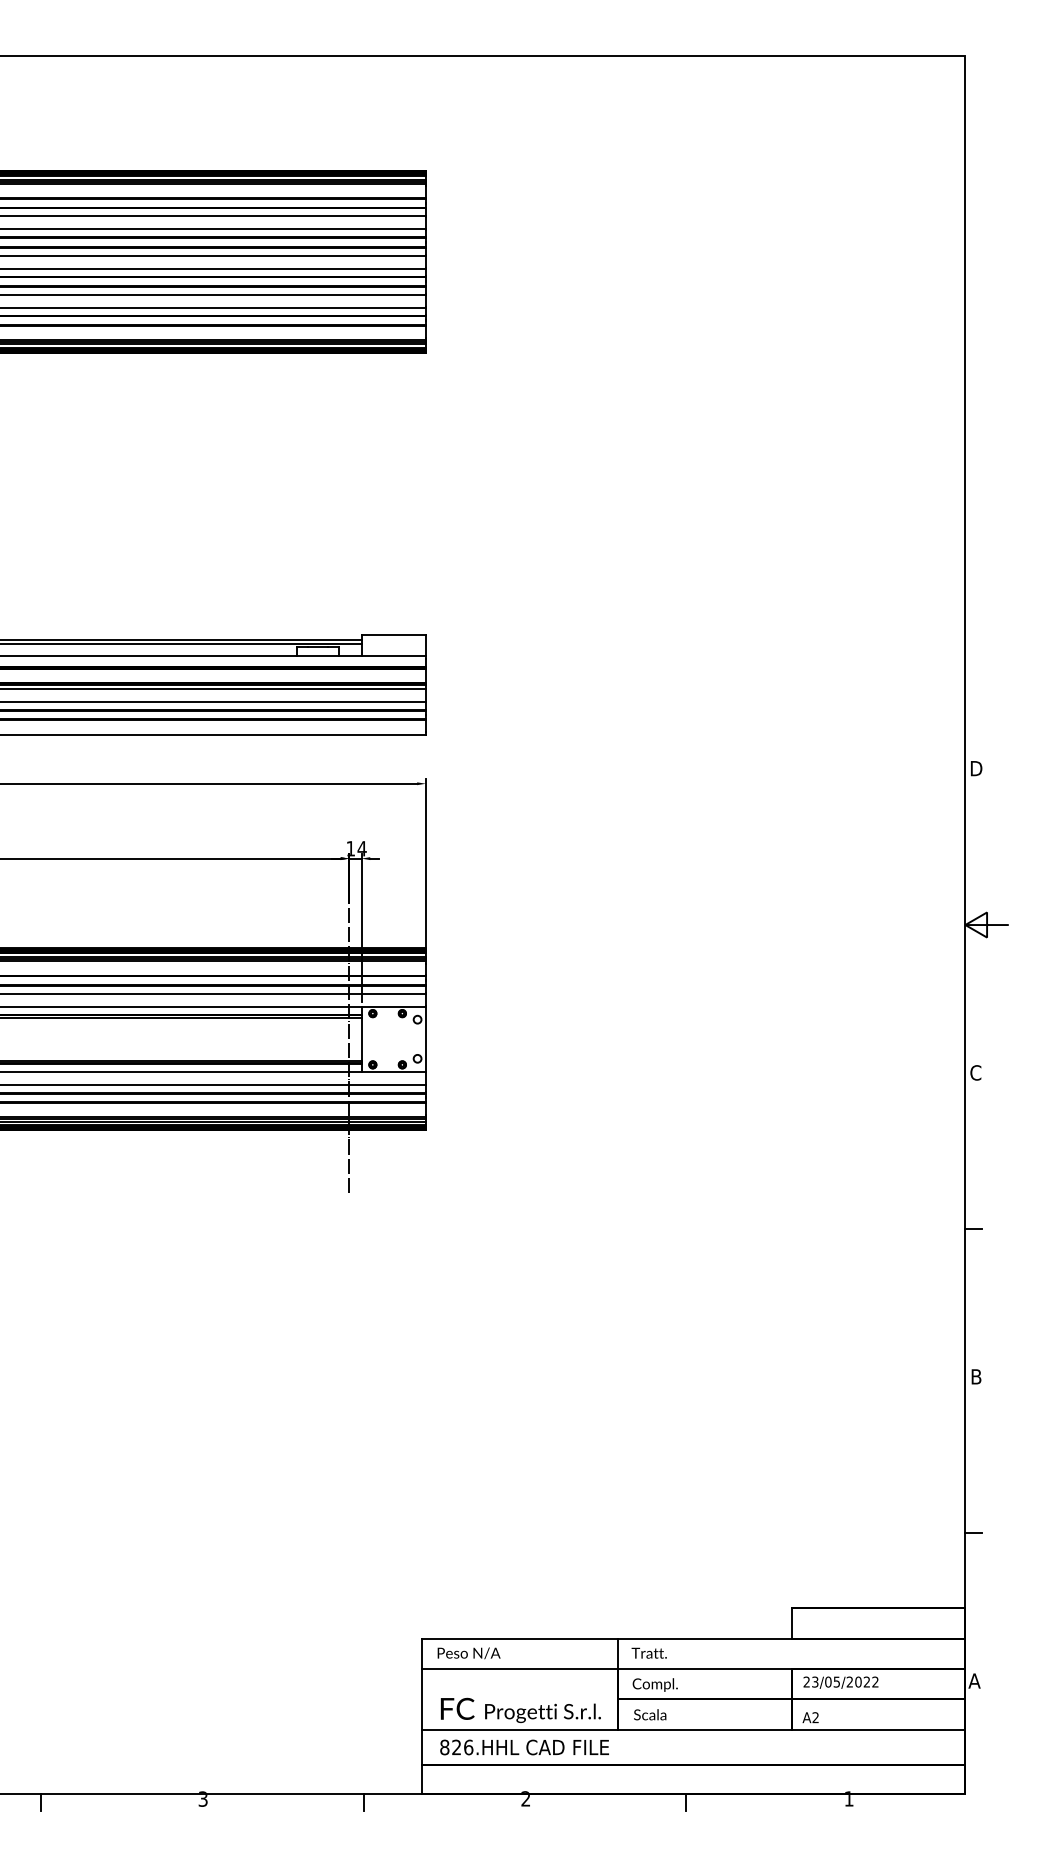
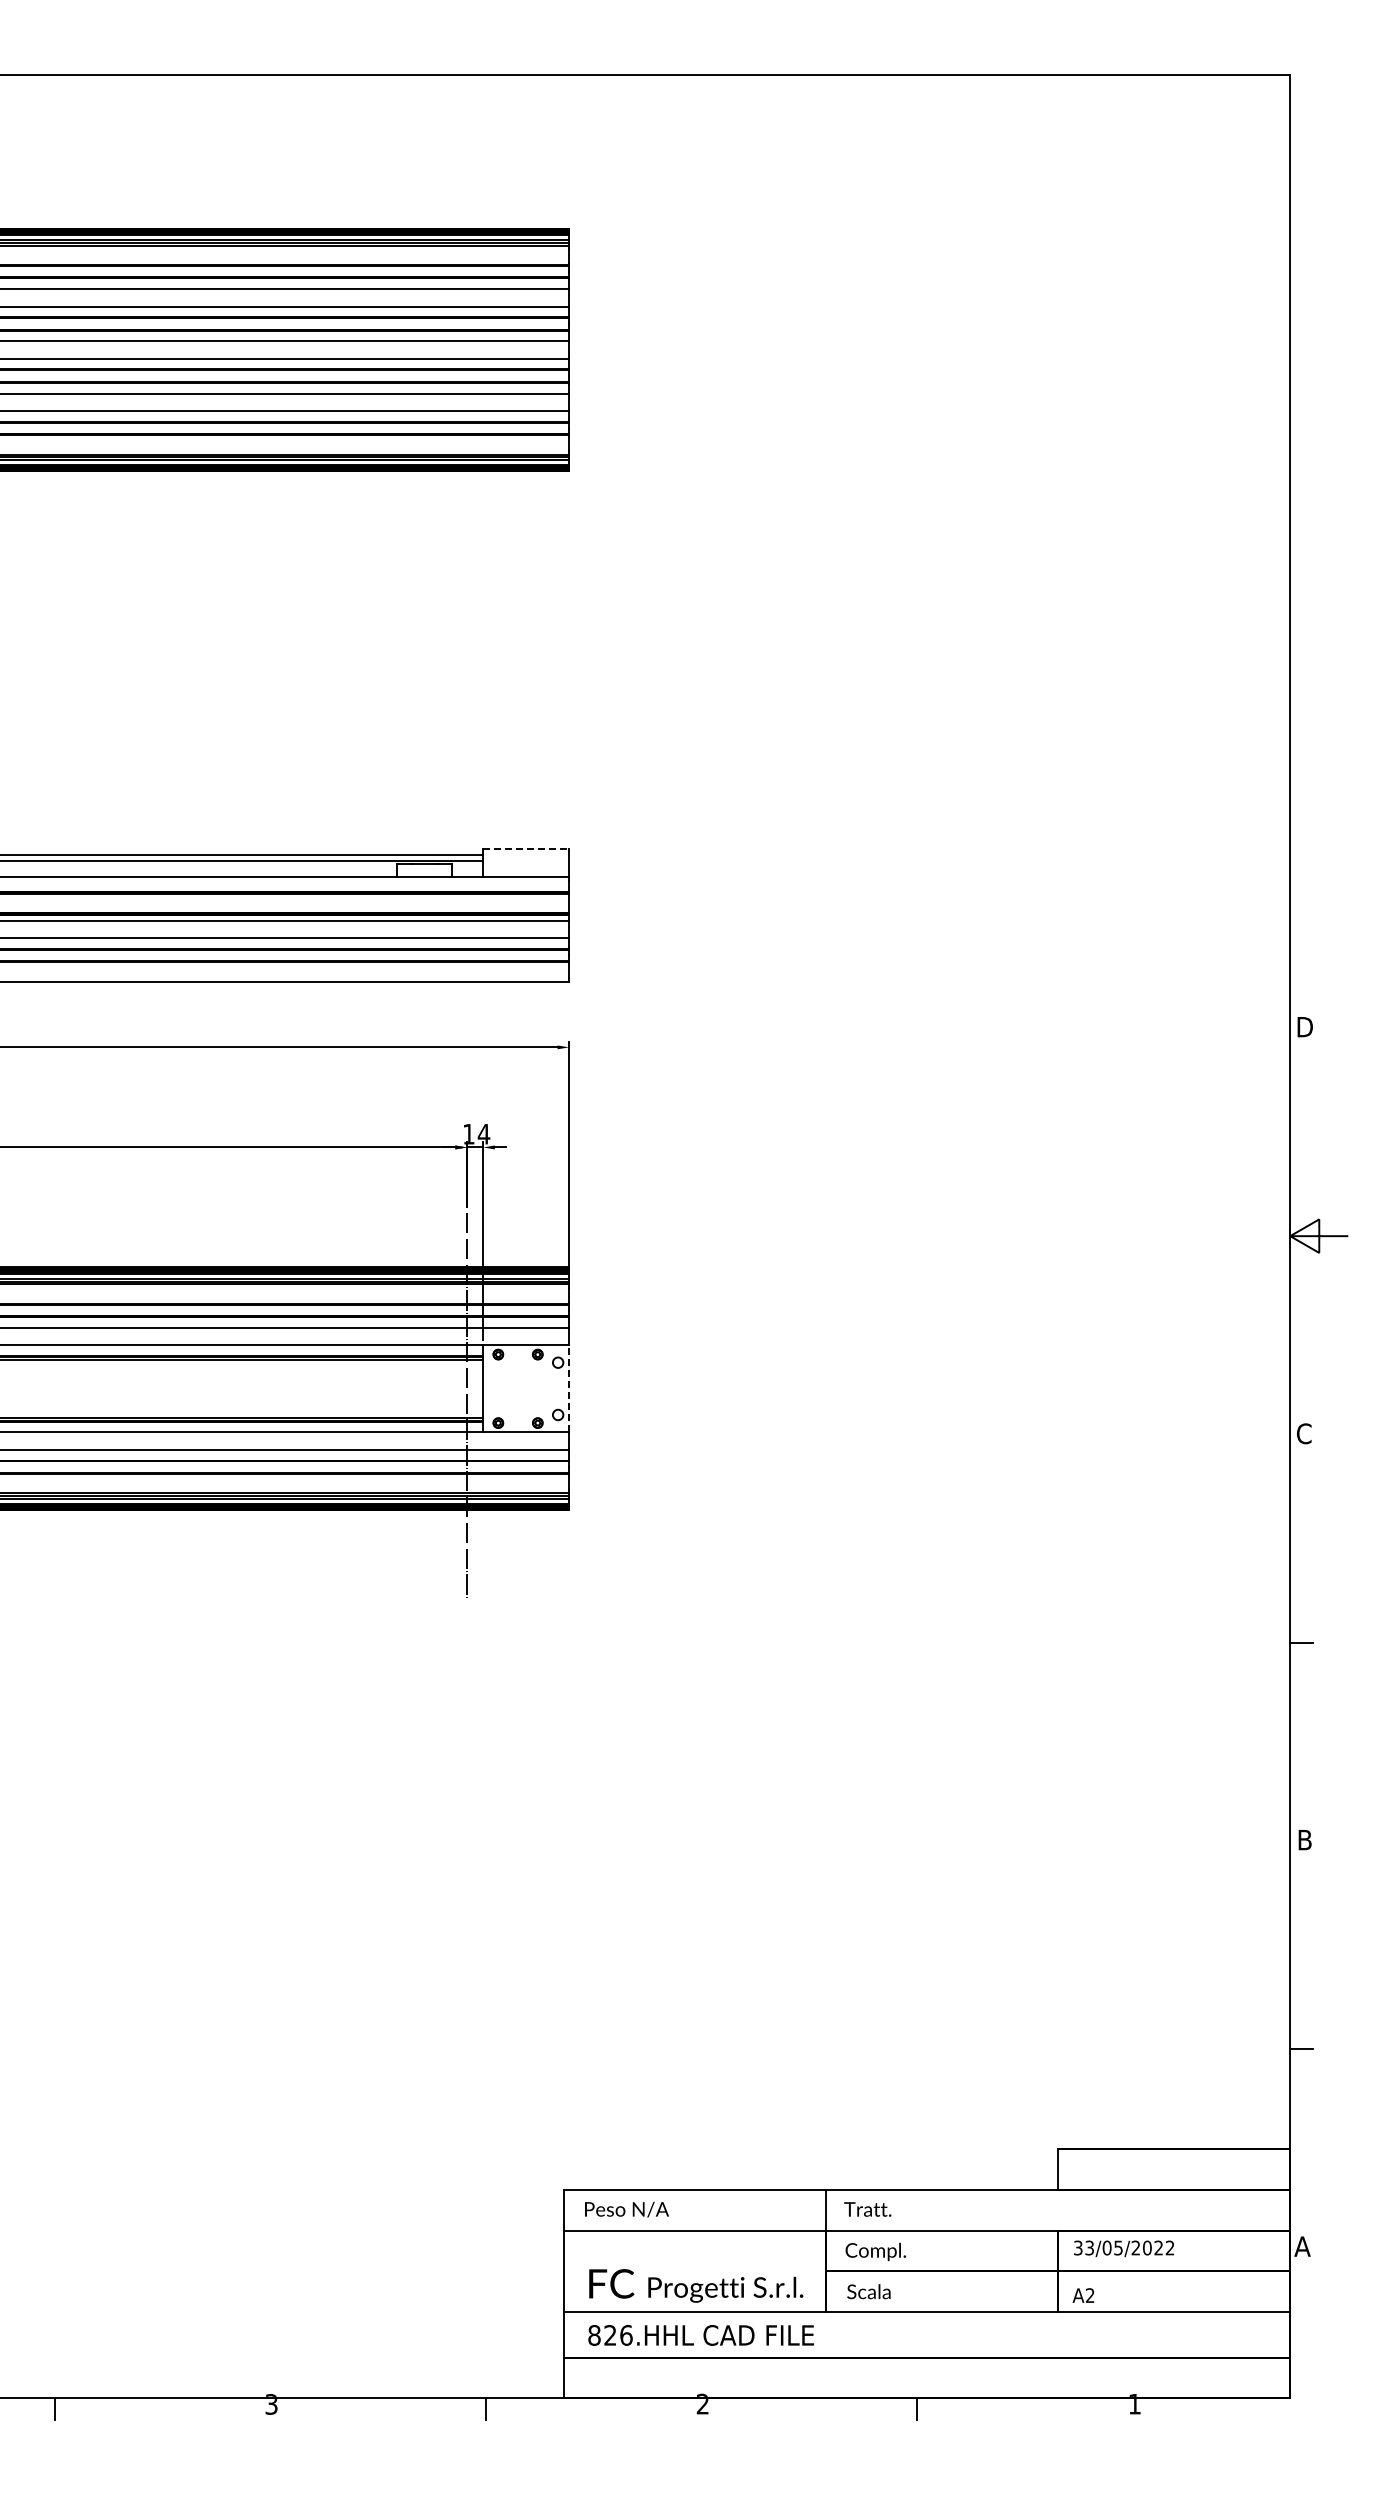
line: (393, 634) -> (526, 848), solid -> dashed
line: (426, 1038) -> (569, 1388), solid -> dashed
text: (806, 1682) -> (1078, 2248), 23/05/2022 -> 33/05/2022

